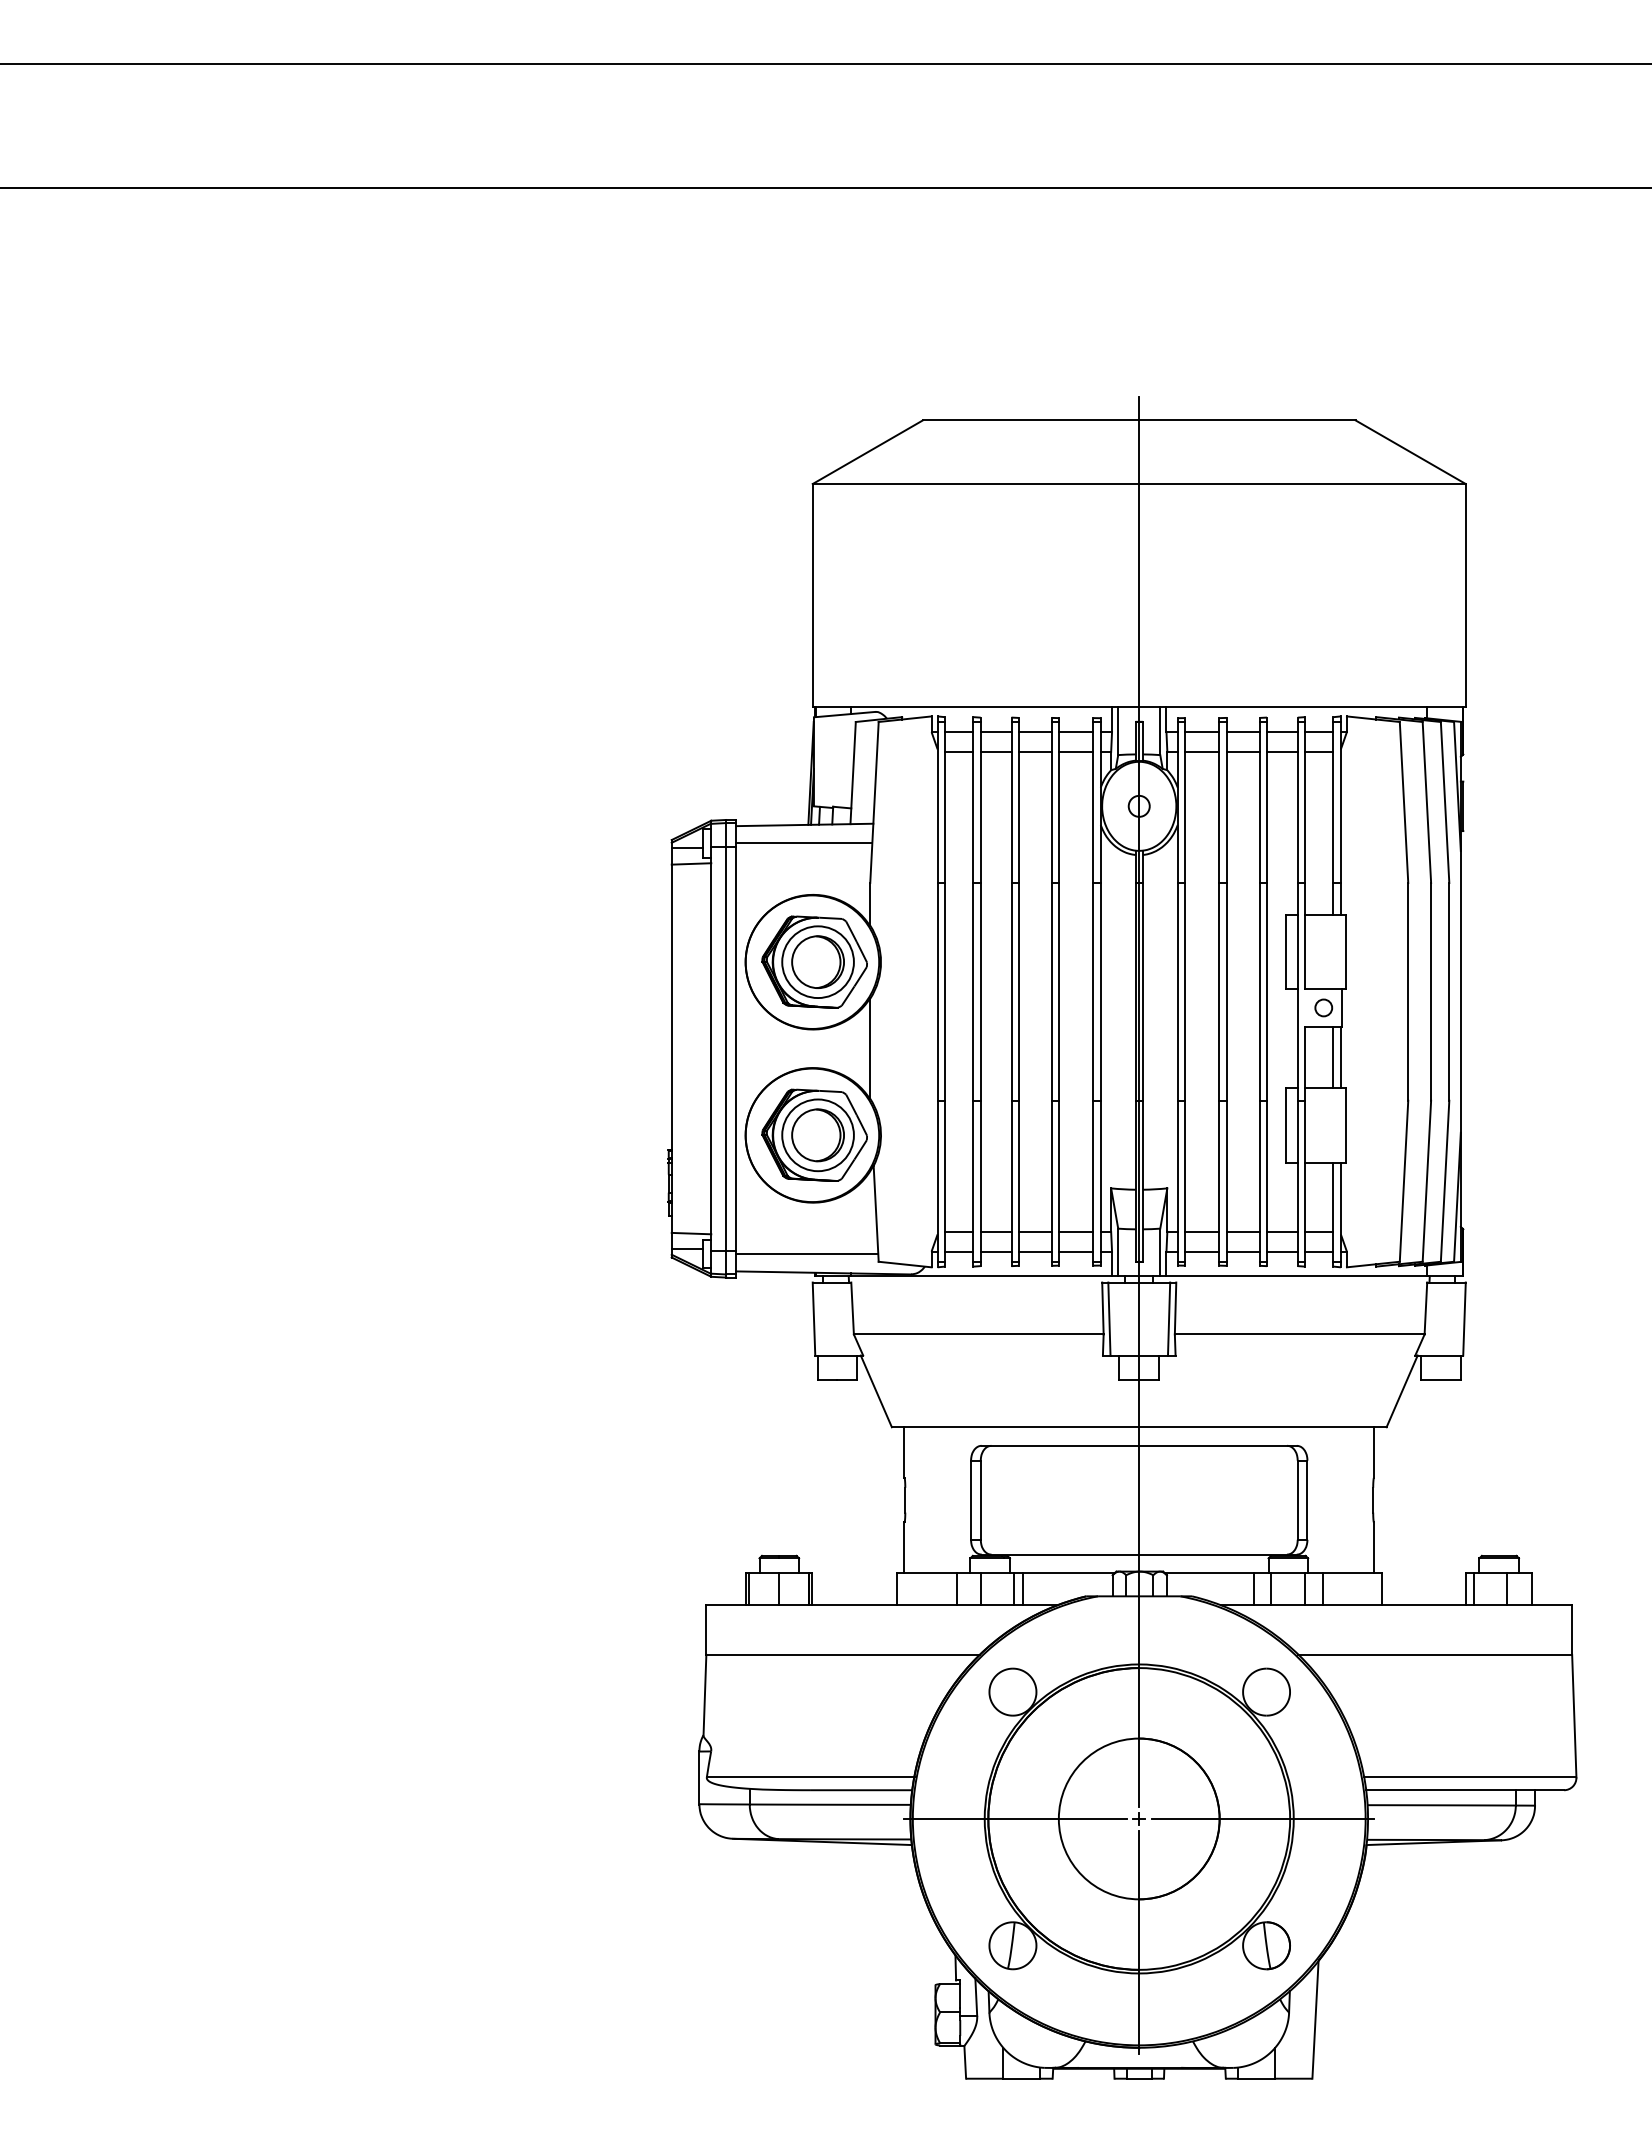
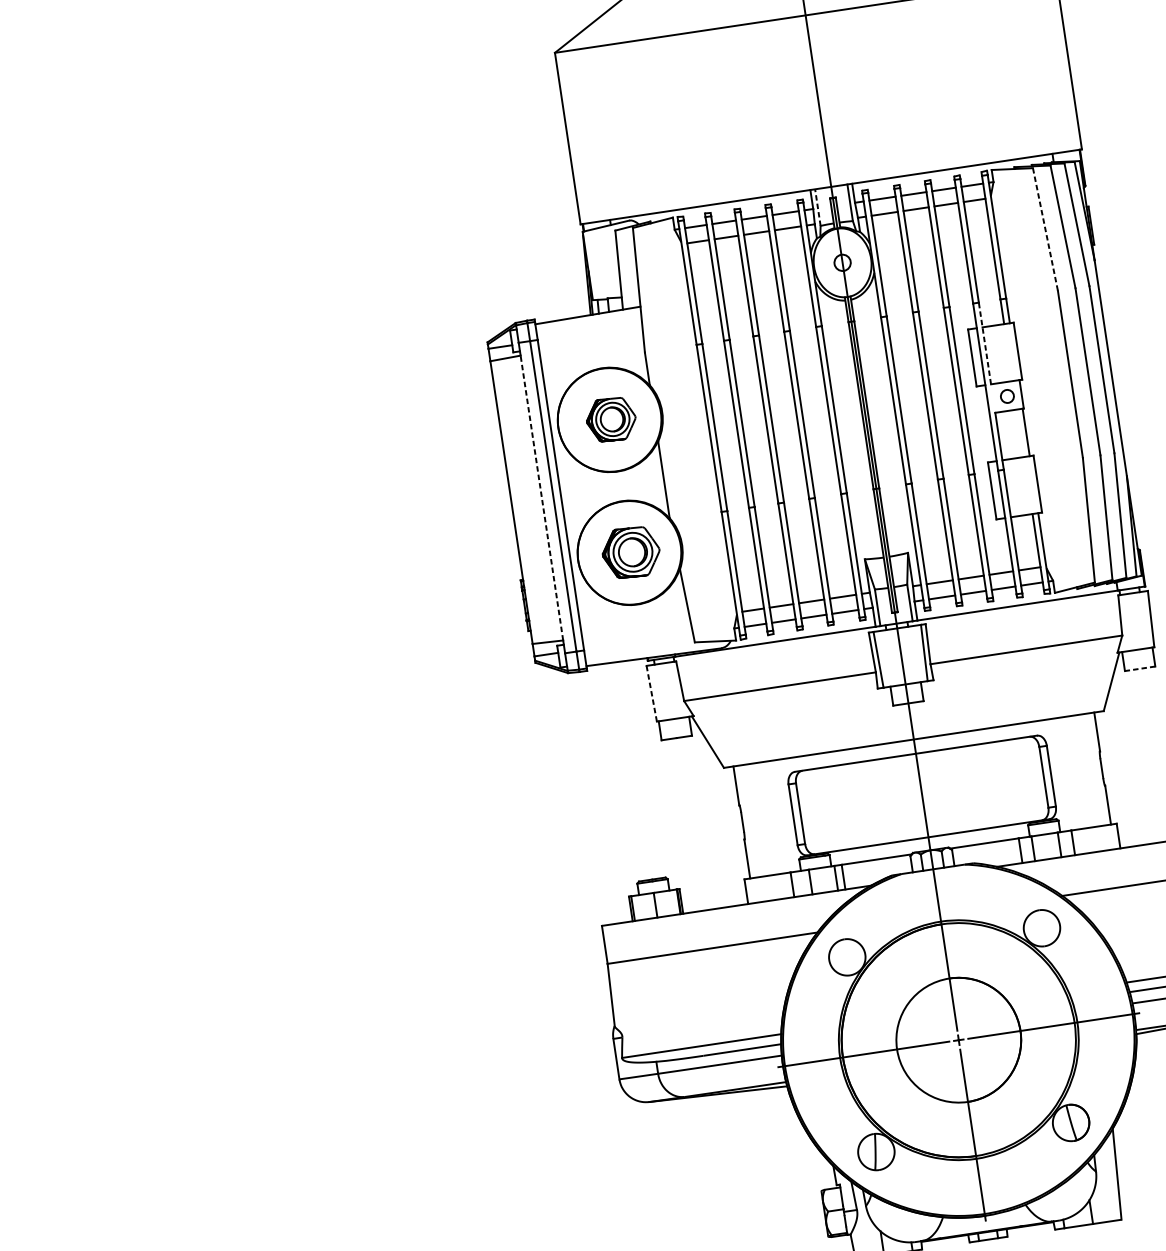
line: (1118, 731) -> (818, 207), solid -> dashed
line: (1404, 802) -> (1045, 229), solid -> dashed
line: (804, 843) -> (589, 329), removed
line: (1305, 935) -> (985, 342), solid -> dashed
part: (814, 961) -> (611, 419), size x0.6
line: (711, 1048) -> (542, 497), solid -> dashed
line: (1333, 1057) -> (1020, 433), removed
part: (814, 1134) -> (630, 552), size x0.7
line: (807, 1254) -> (639, 644), removed
line: (814, 1319) -> (652, 694), solid -> dashed
line: (1441, 1380) -> (1140, 668), solid -> dashed

